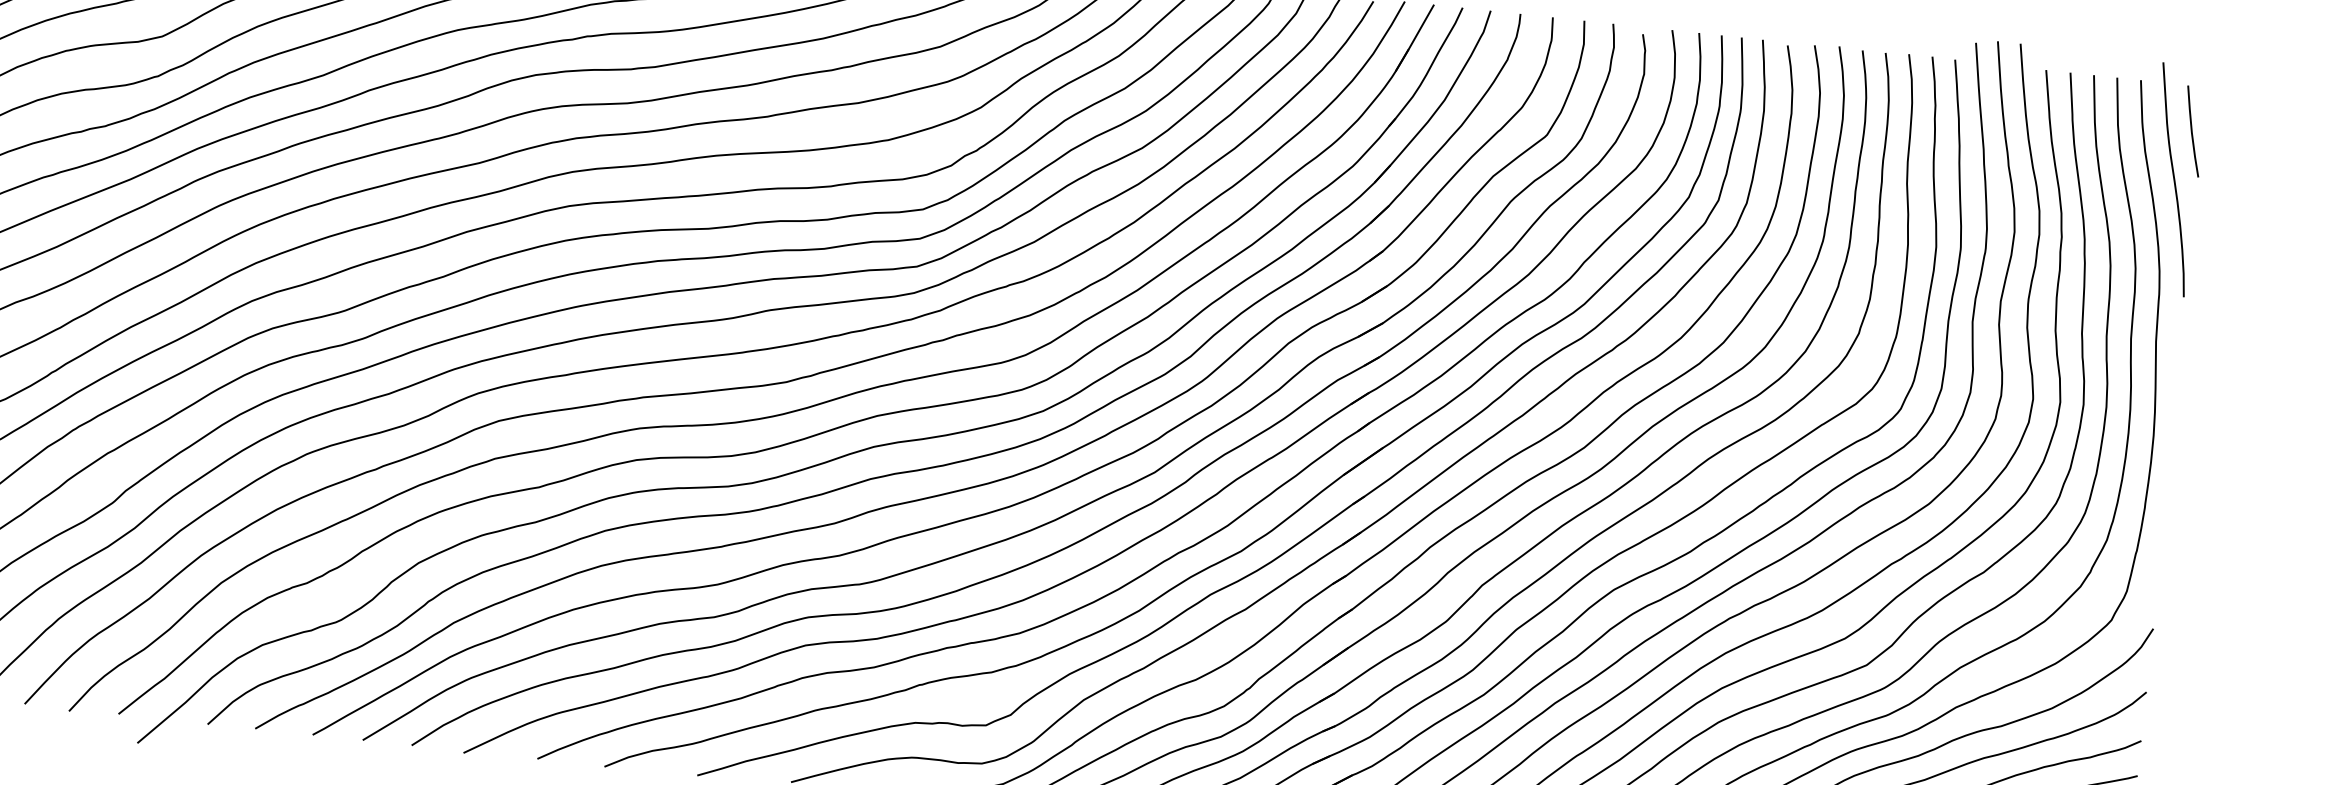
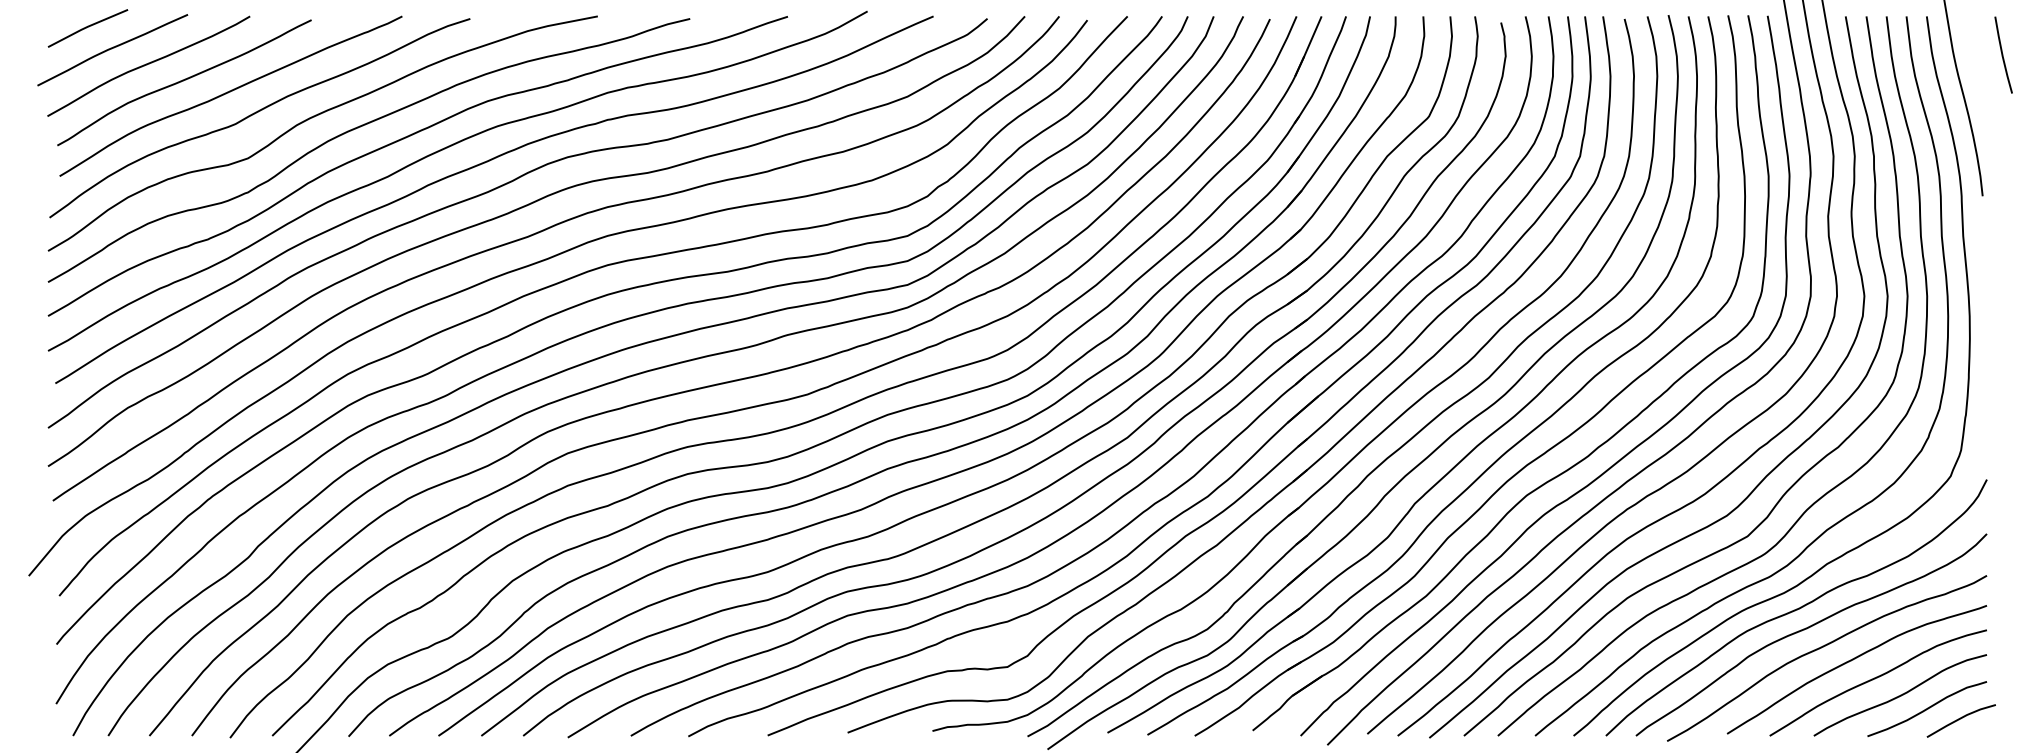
line: (2193, 130) -> (2003, 54), moved

